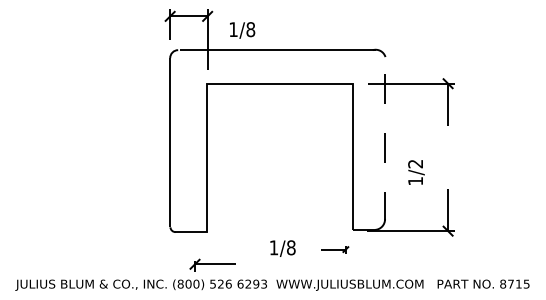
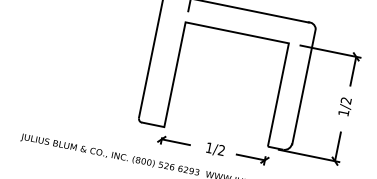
line: (385, 138) -> (304, 86), dashed -> solid
text: (416, 172) -> (345, 106), moved
text: (291, 247) -> (221, 150), 1/8 -> 1/2
part: (335, 249) -> (252, 157), size x1.67
part: (212, 264) -> (174, 141), moved

